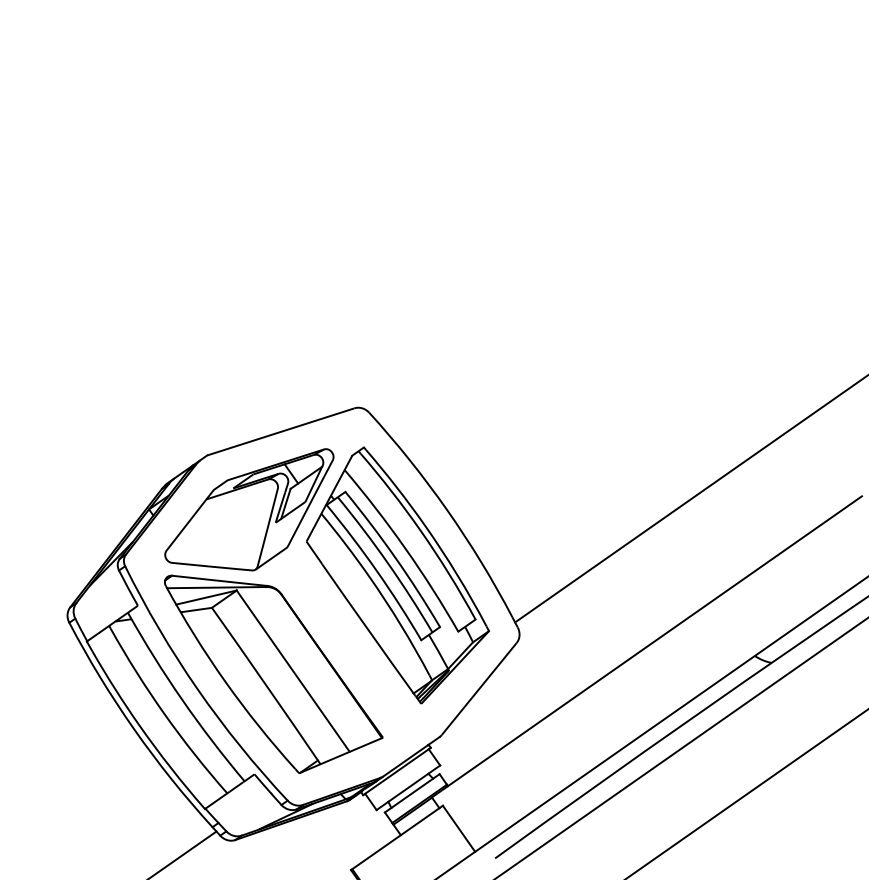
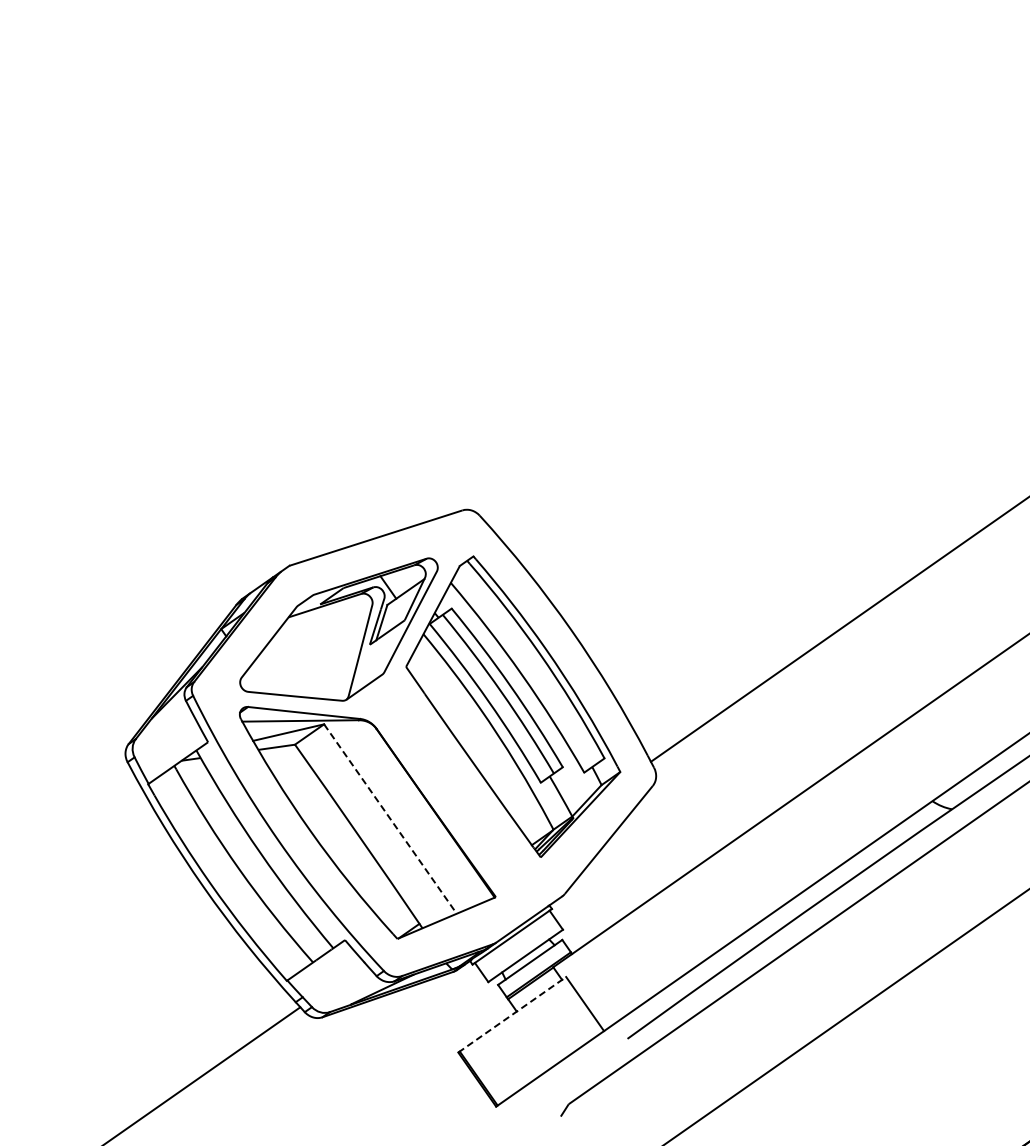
line: (293, 671) -> (390, 819), solid -> dashed
line: (397, 837) -> (512, 1014), solid -> dashed

